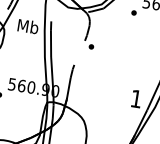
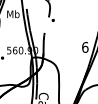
text: (136, 99) -> (85, 47), 1 -> 6

